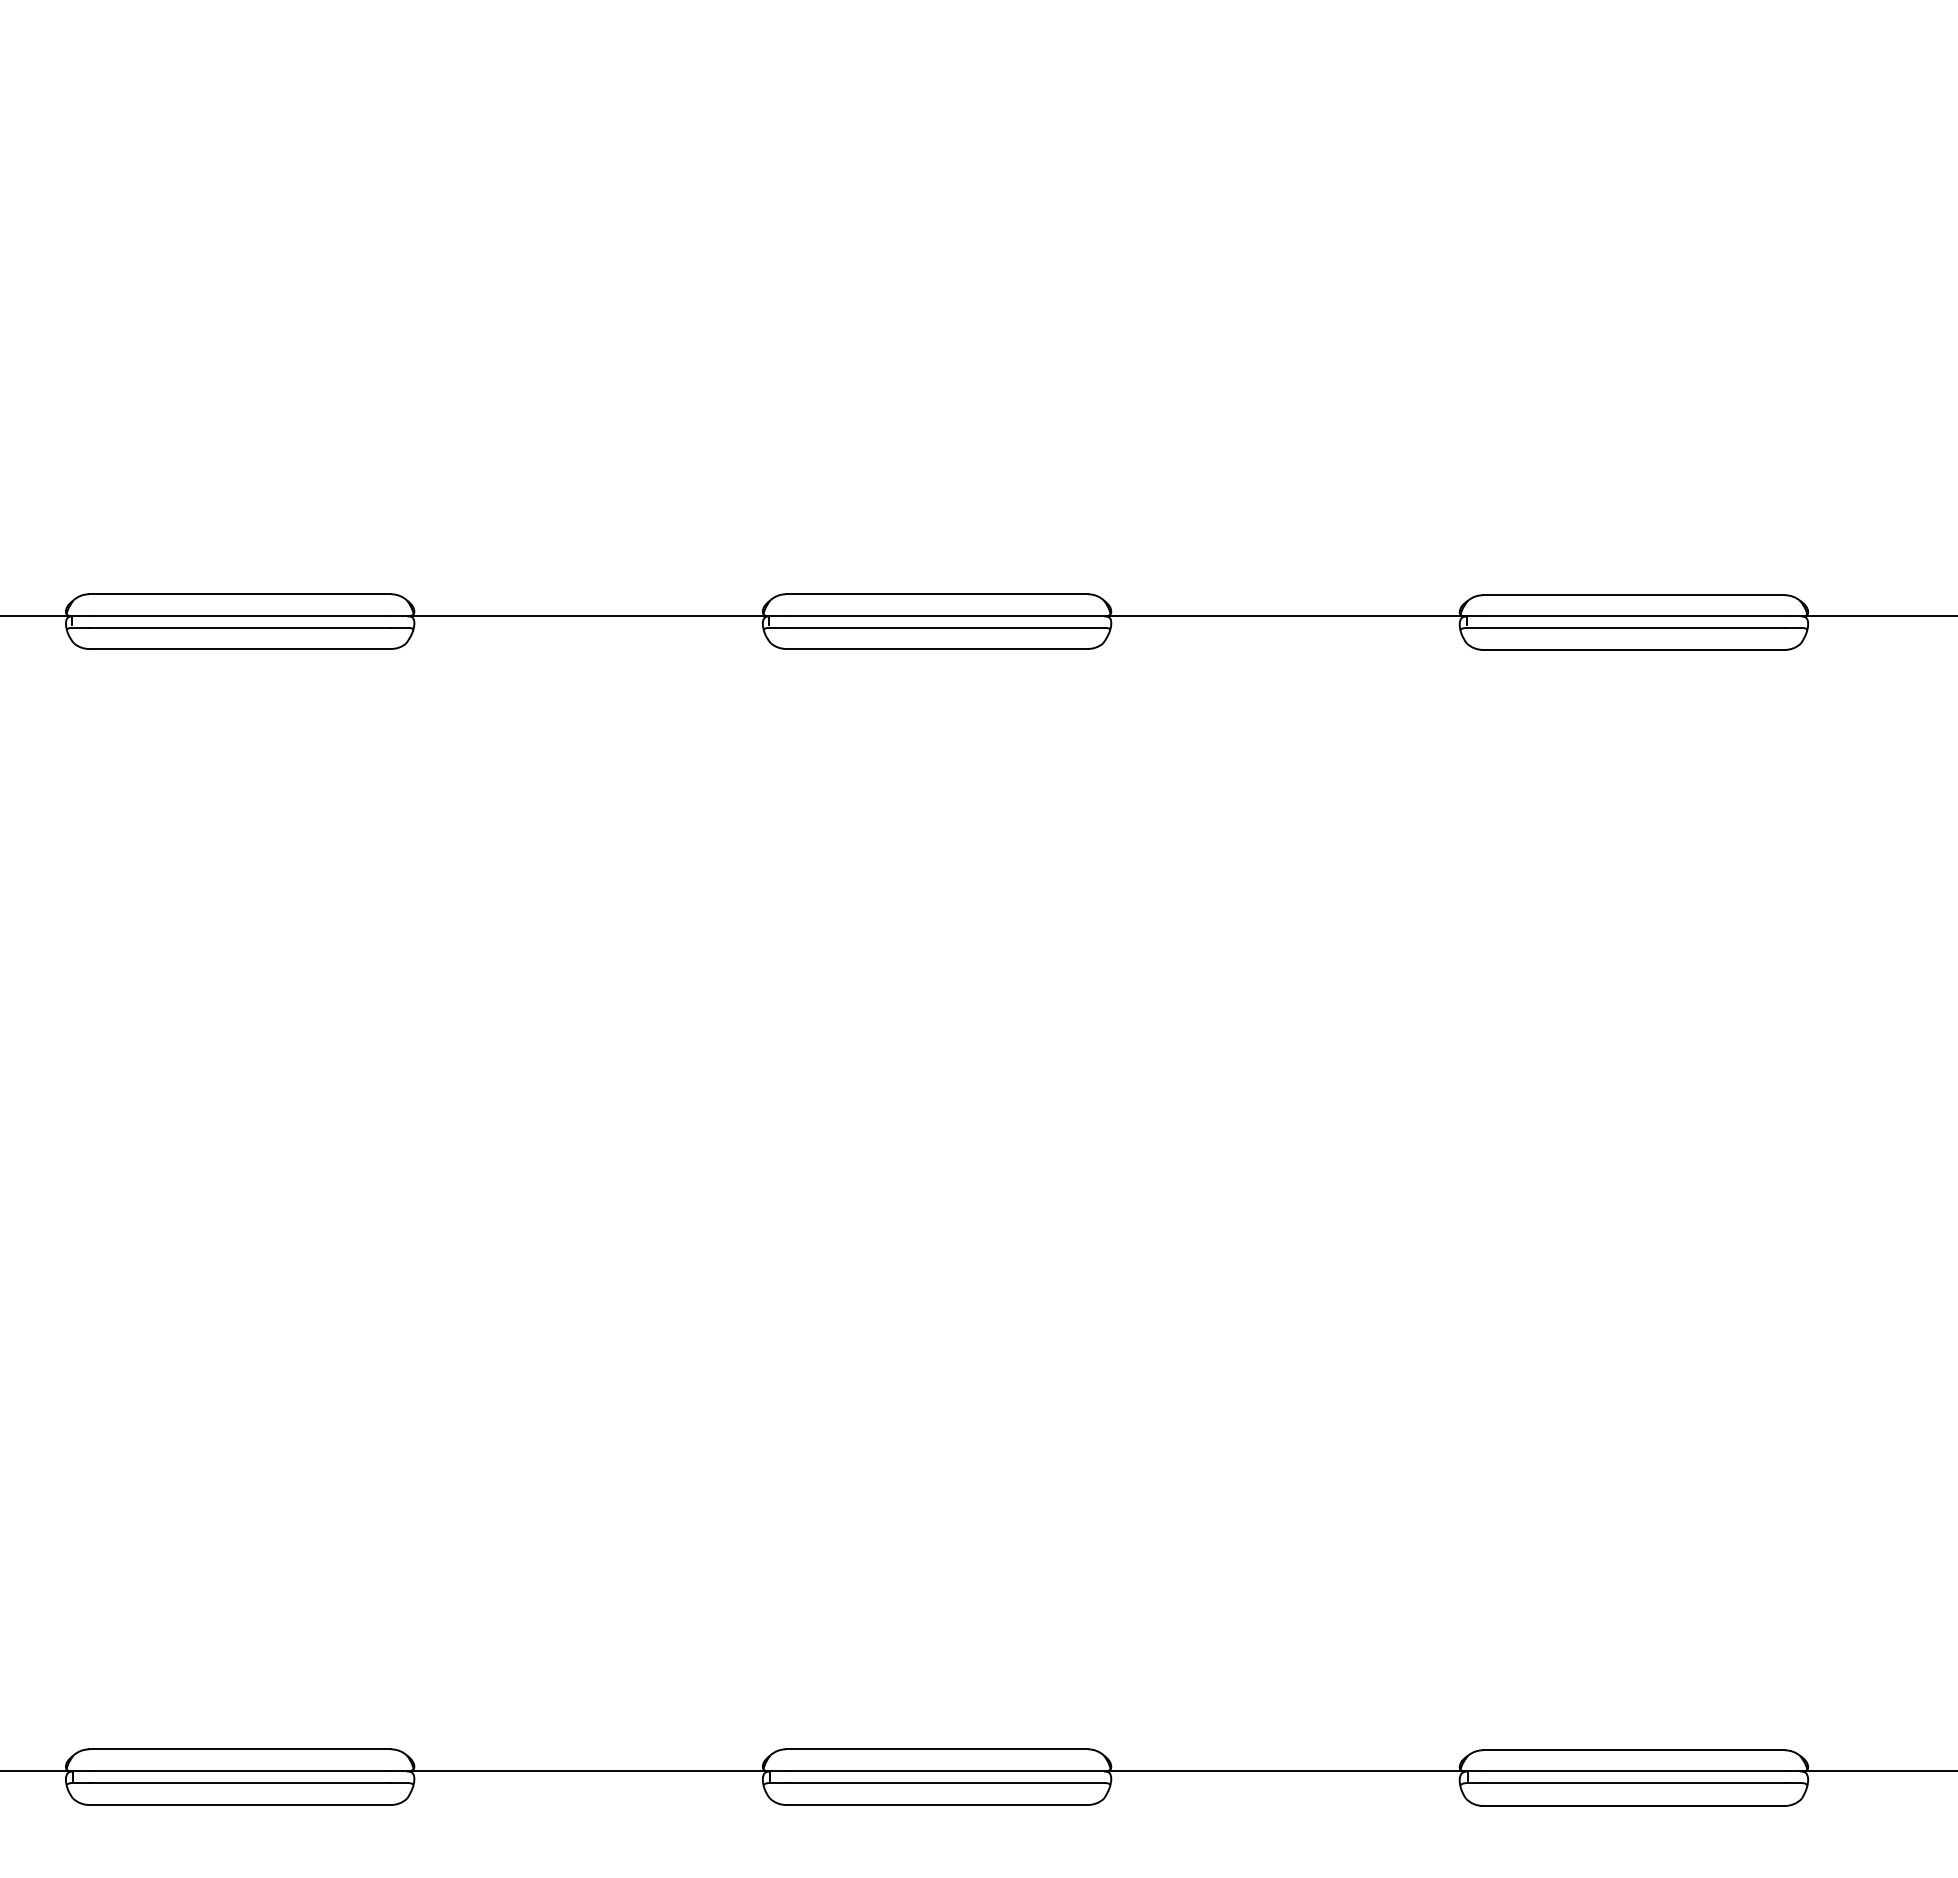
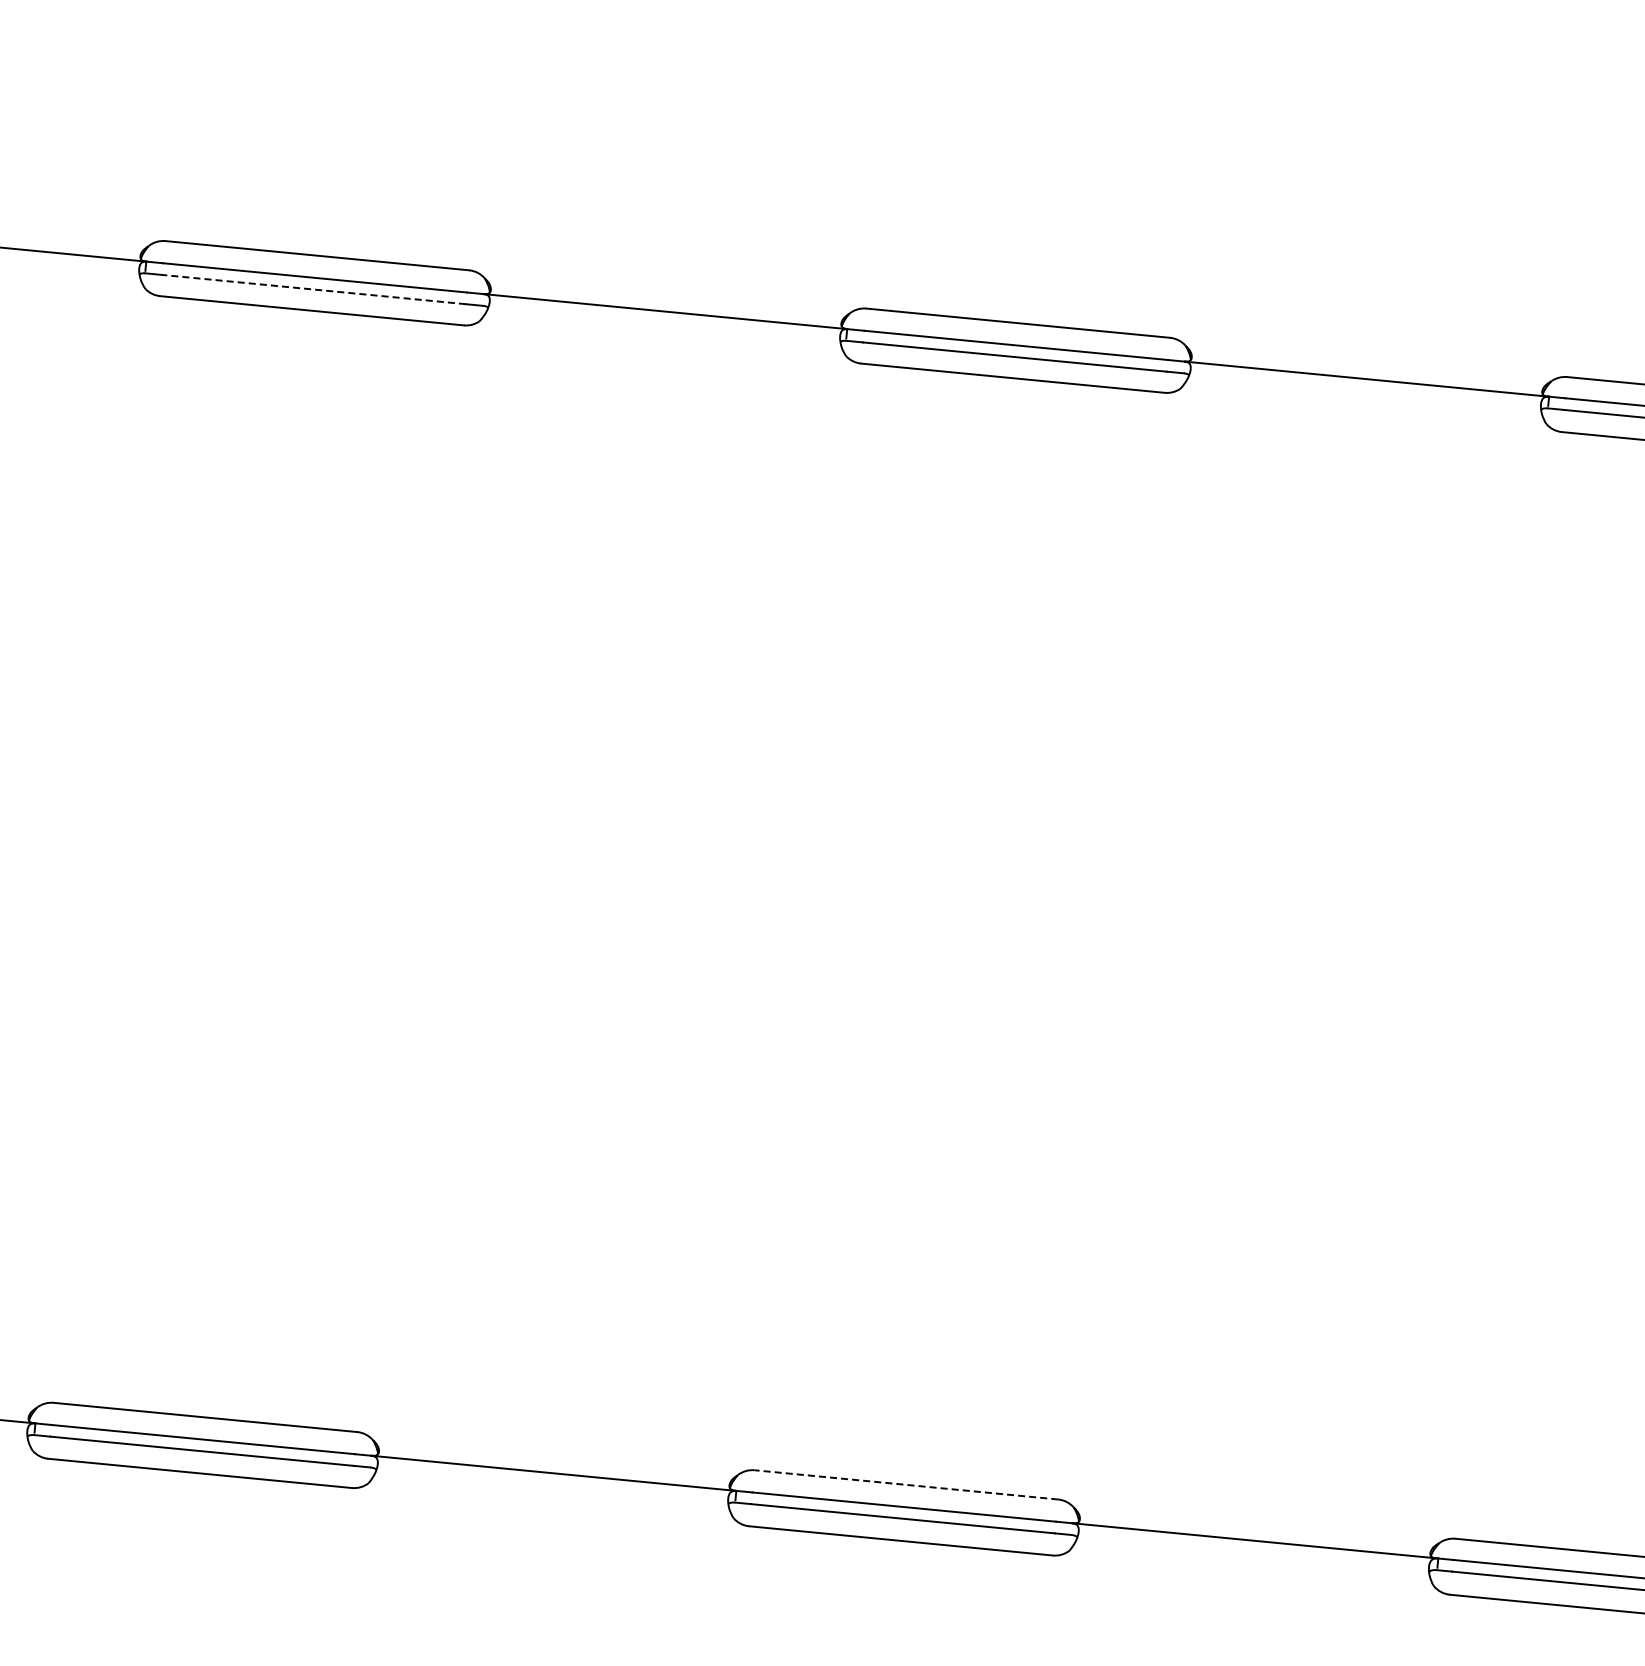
line: (240, 627) -> (314, 289), solid -> dashed
line: (937, 1749) -> (906, 1485), solid -> dashed

